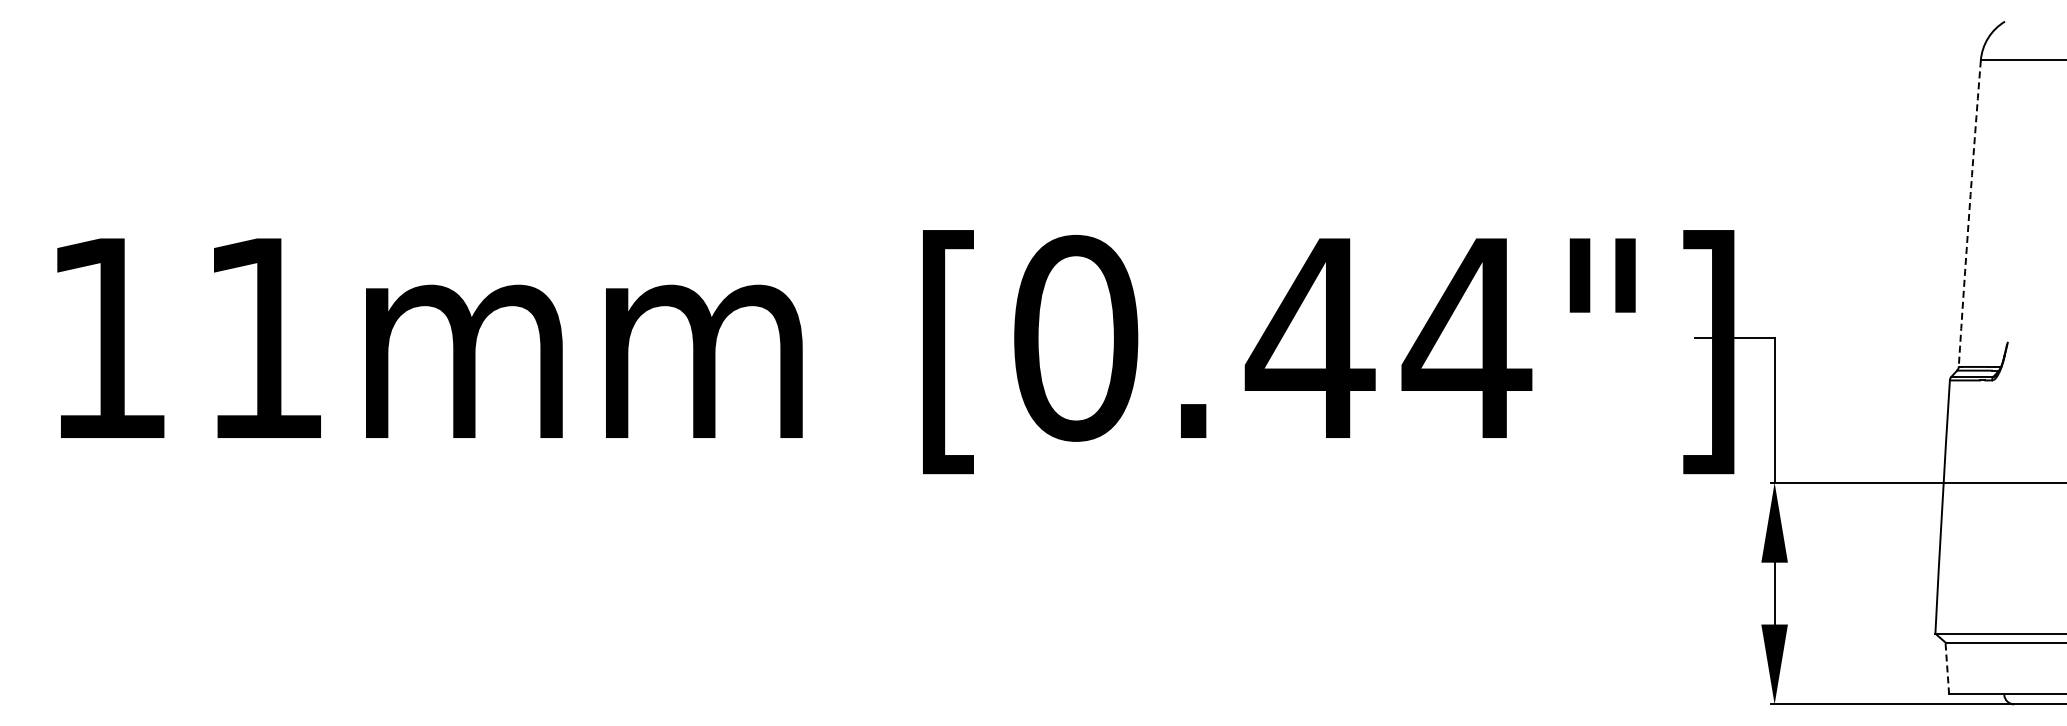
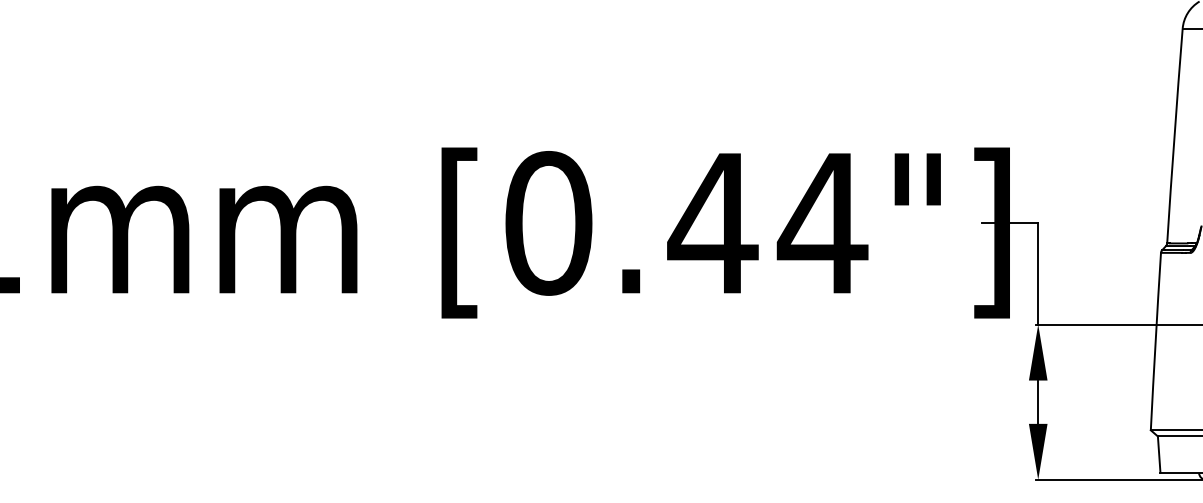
arc: (1969, 213) -> (1174, 135), dashed -> solid
line: (1947, 667) -> (1159, 453), dashed -> solid

